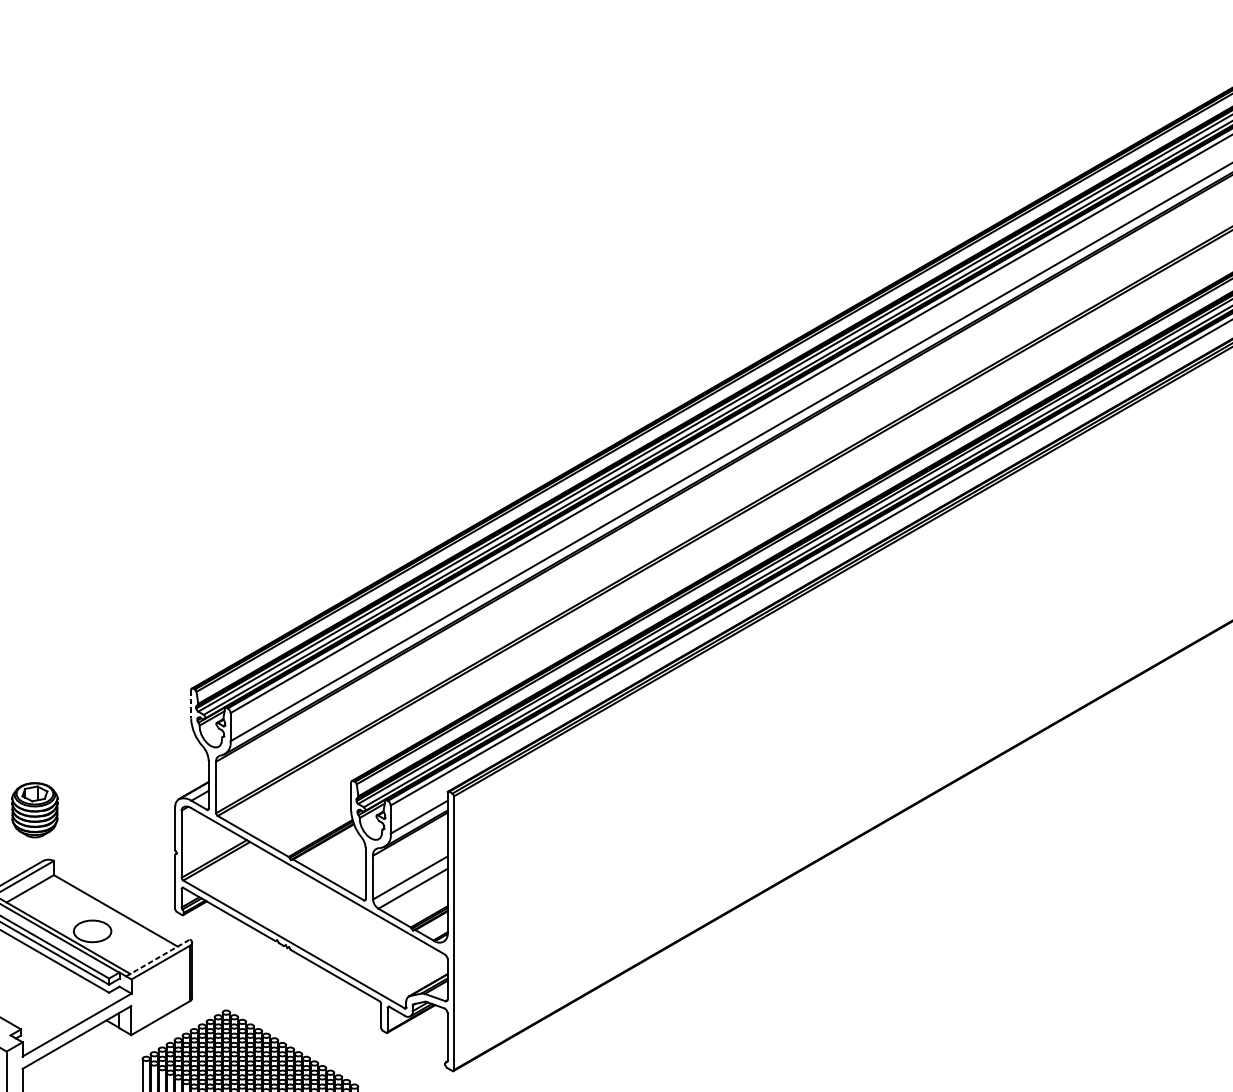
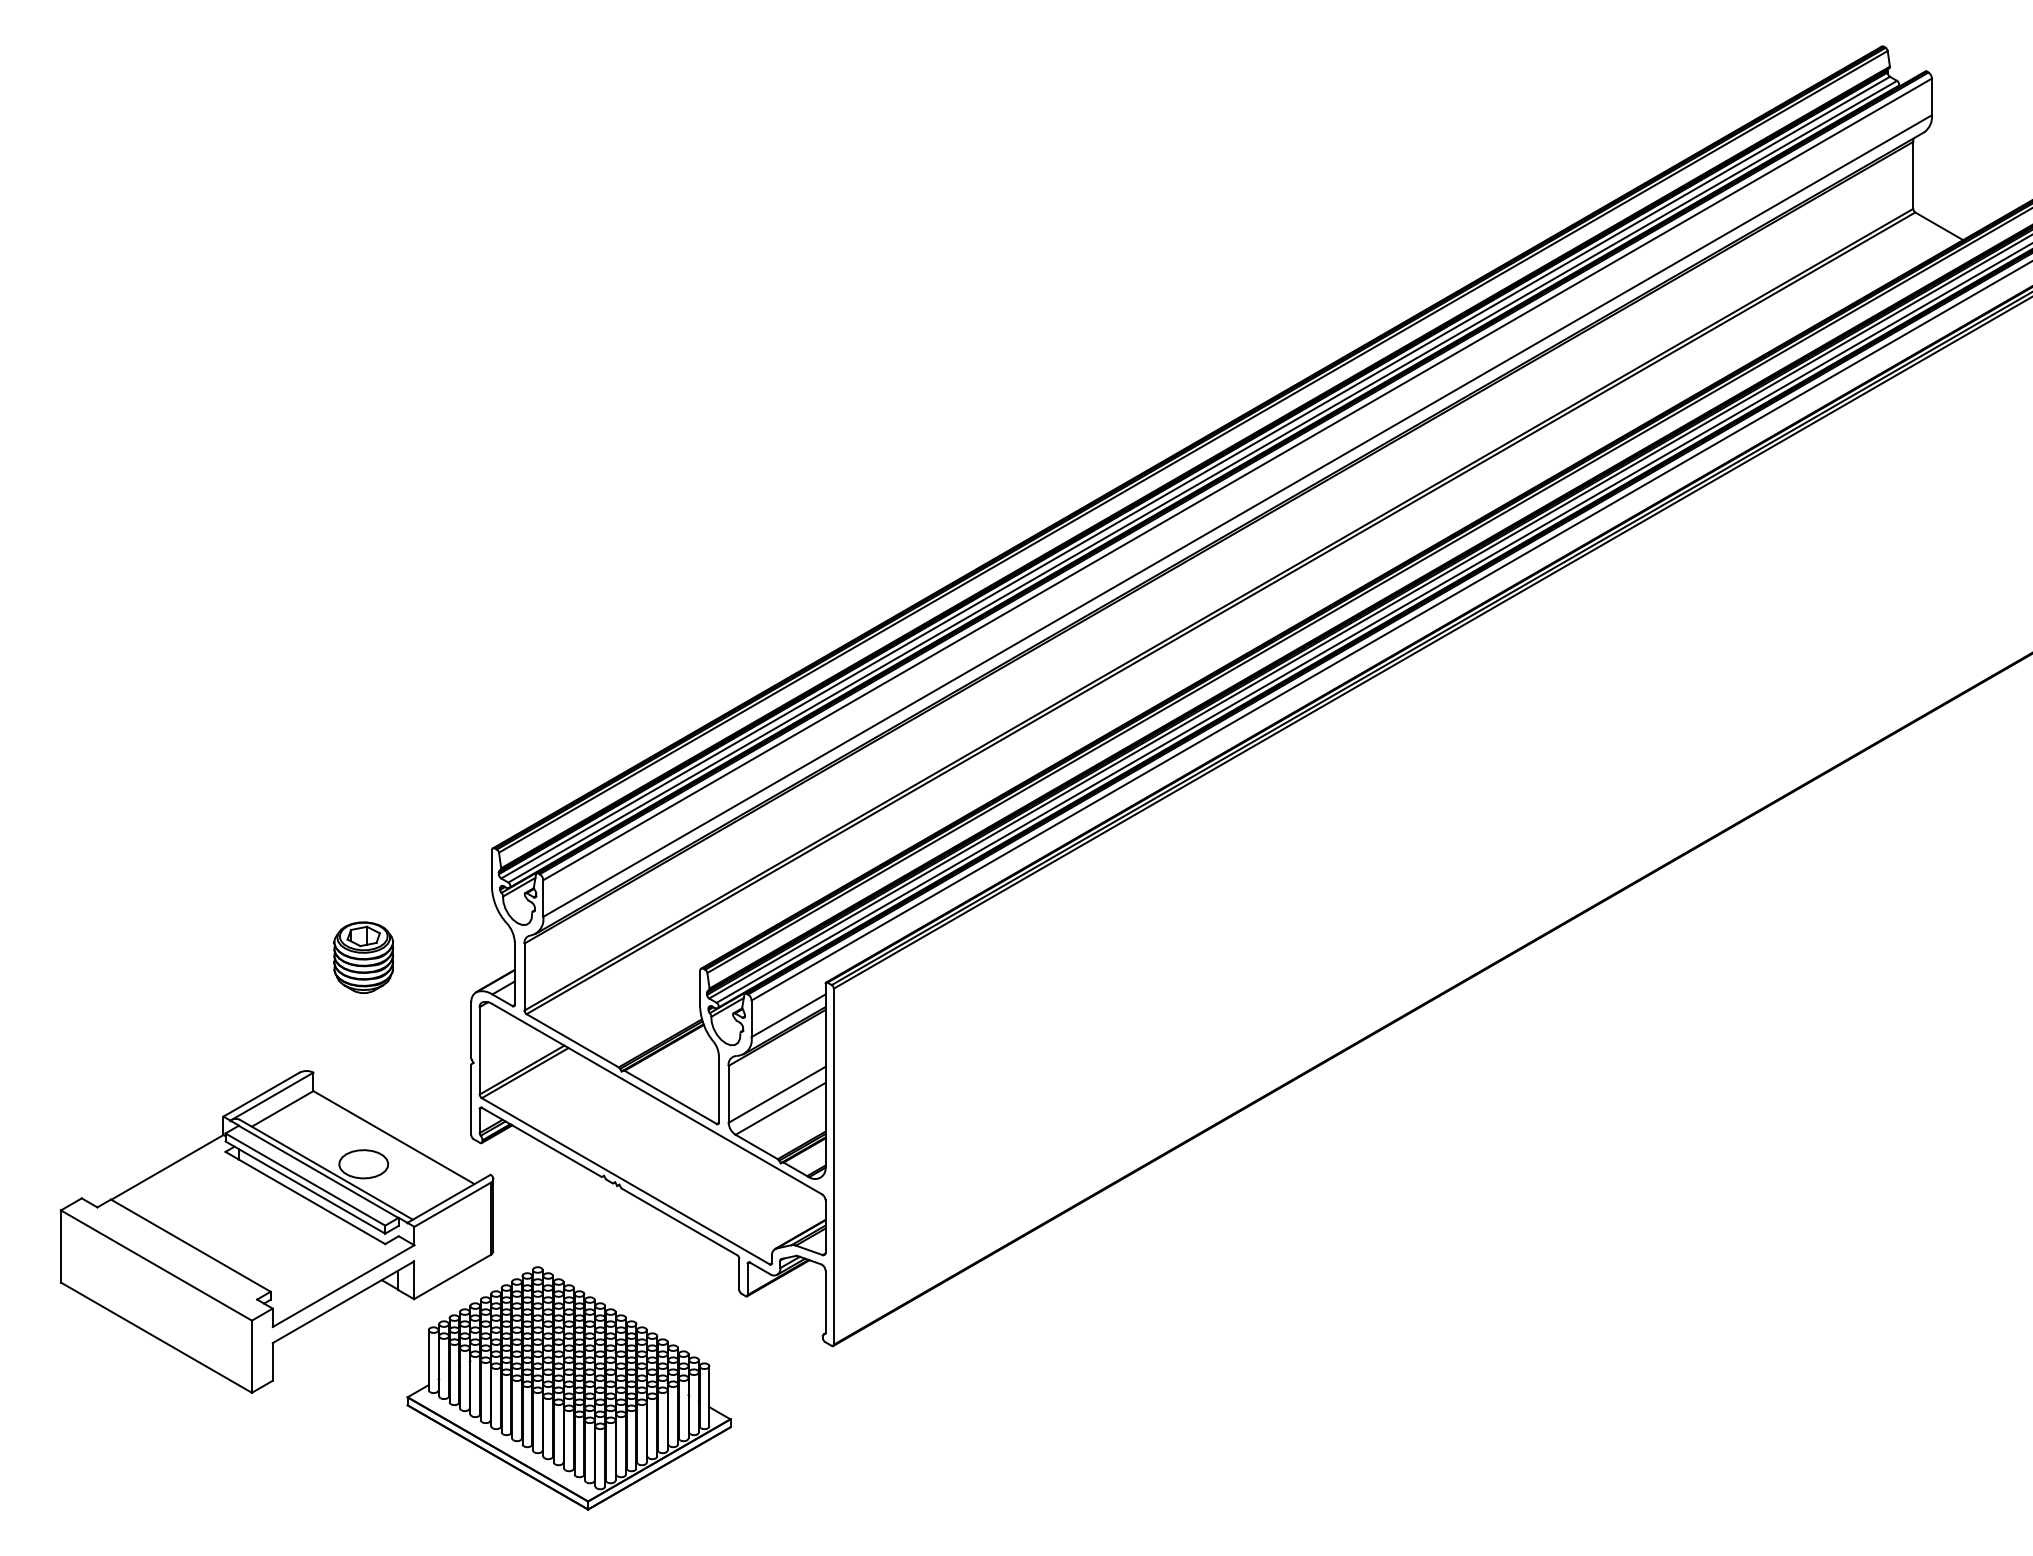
line: (190, 704) -> (491, 869), dashed -> solid
part: (34, 810) -> (363, 957), moved
line: (157, 957) -> (448, 1198), dashed -> solid

